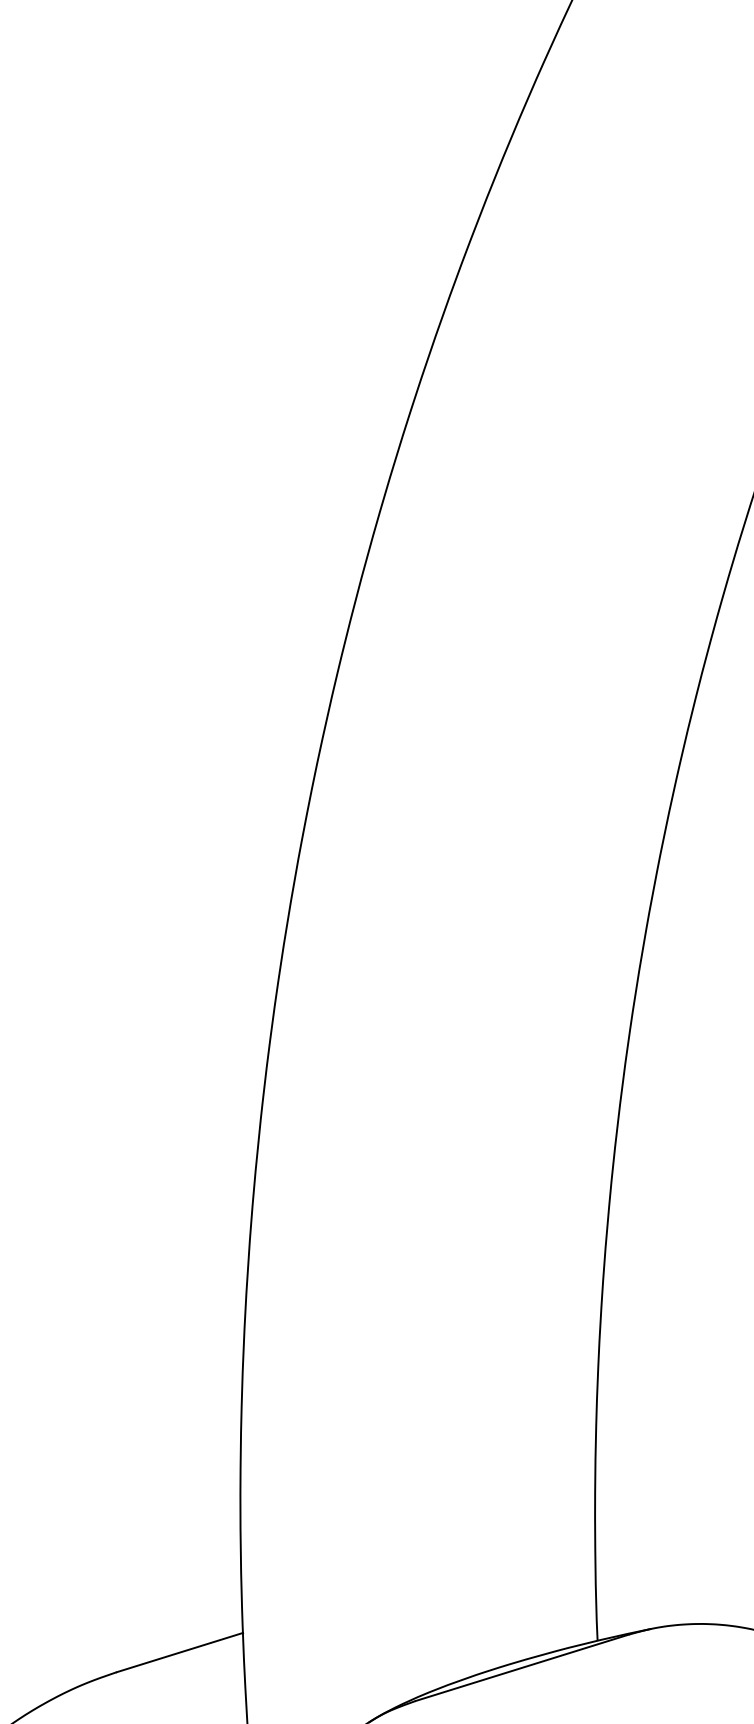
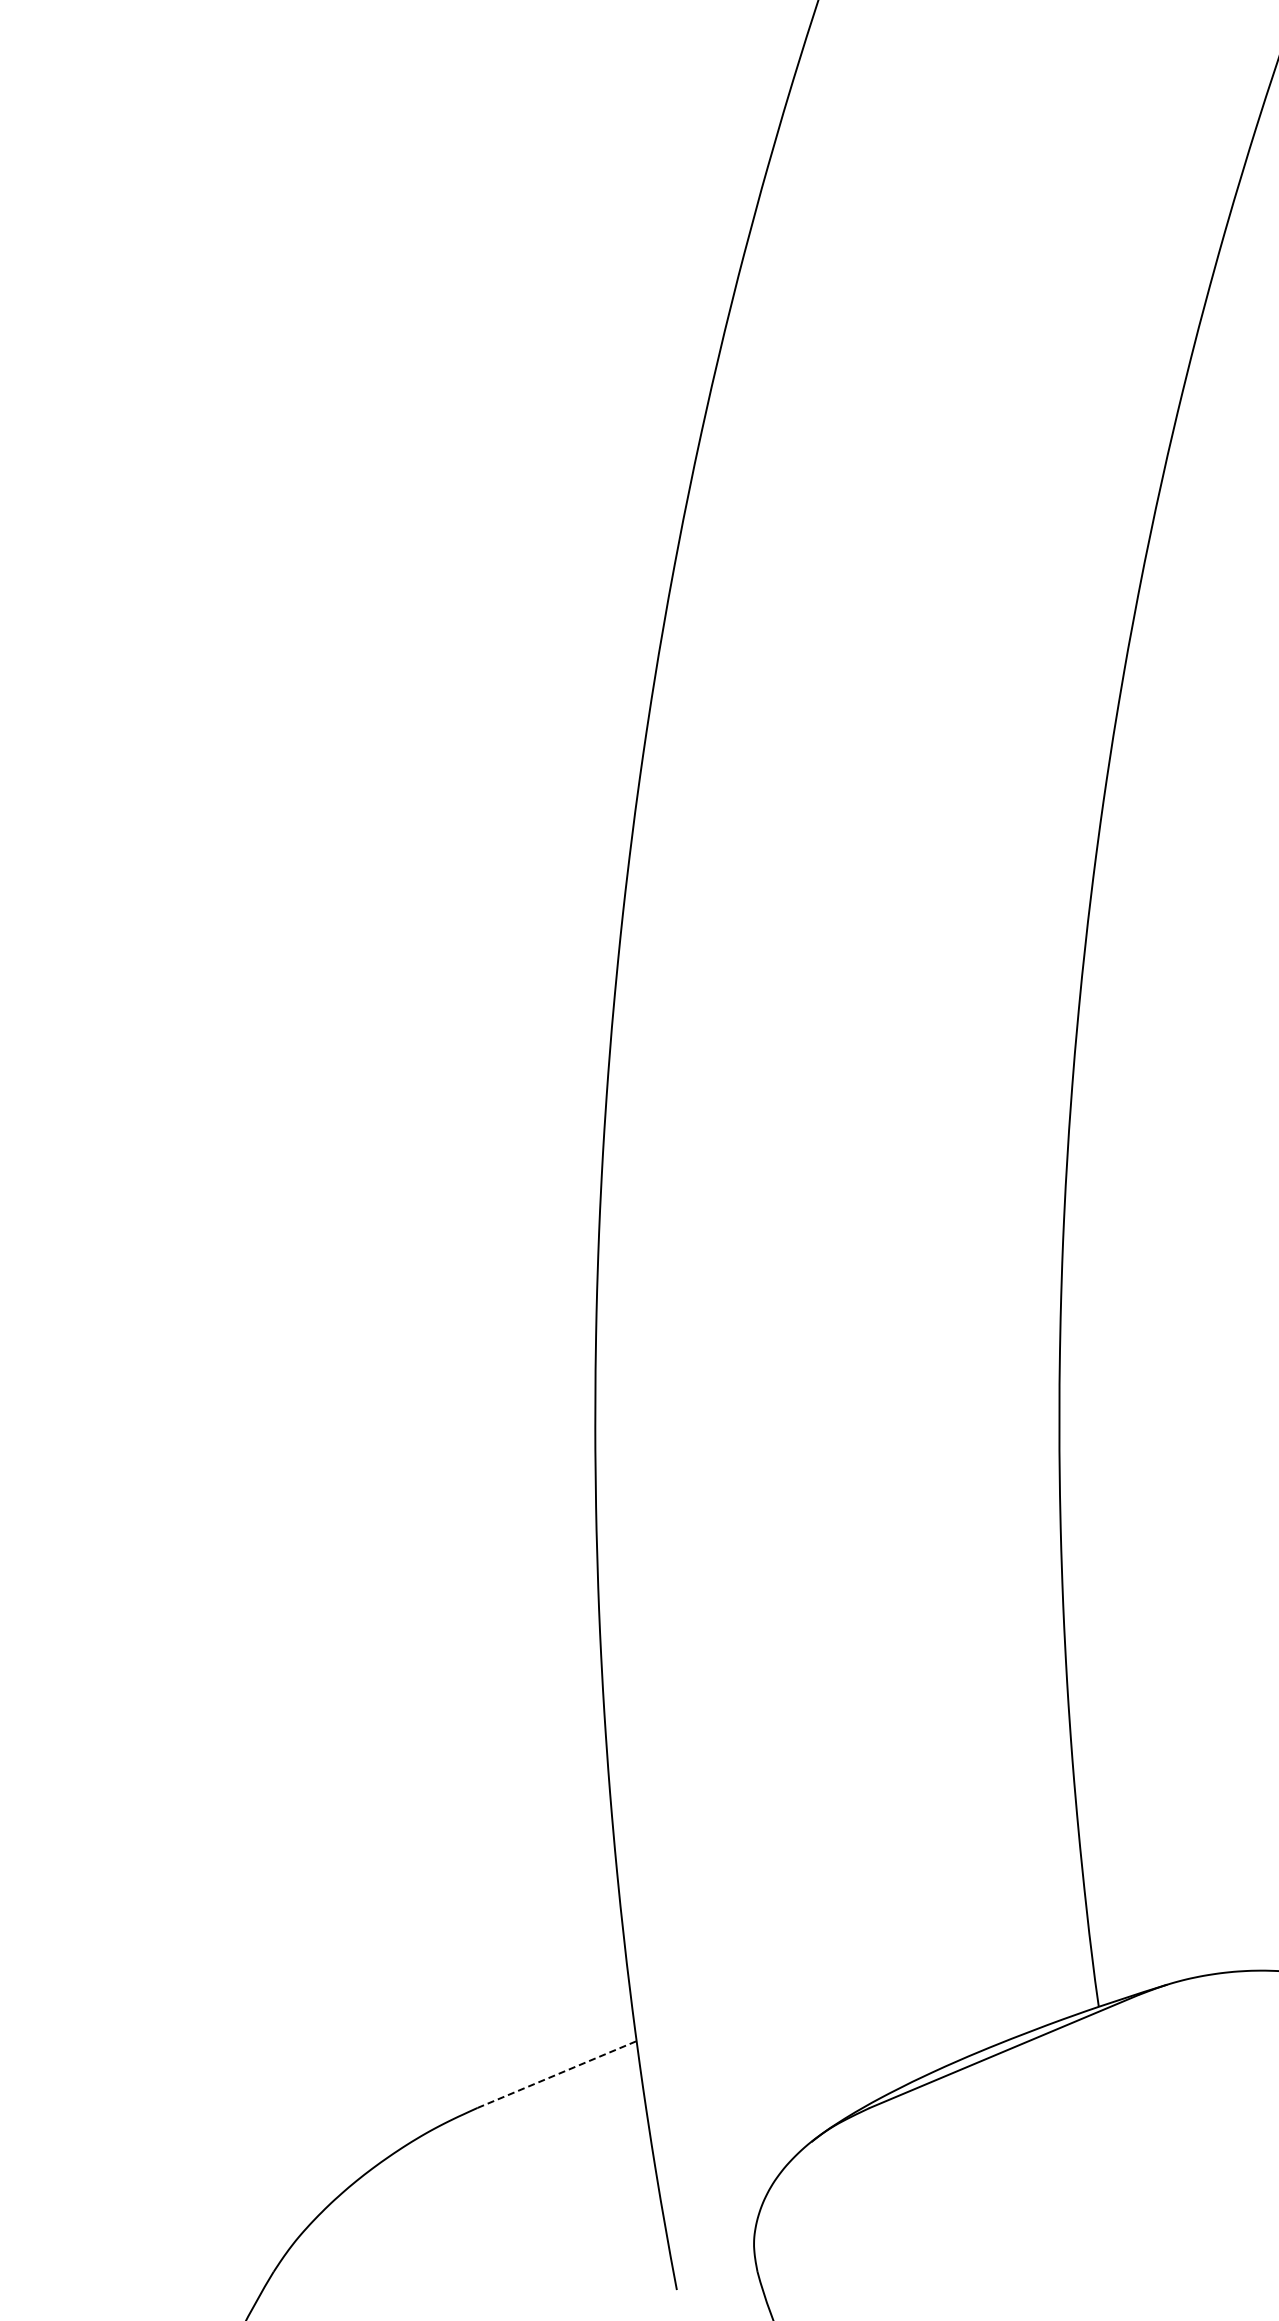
line: (180, 1652) -> (557, 2074), solid -> dashed

